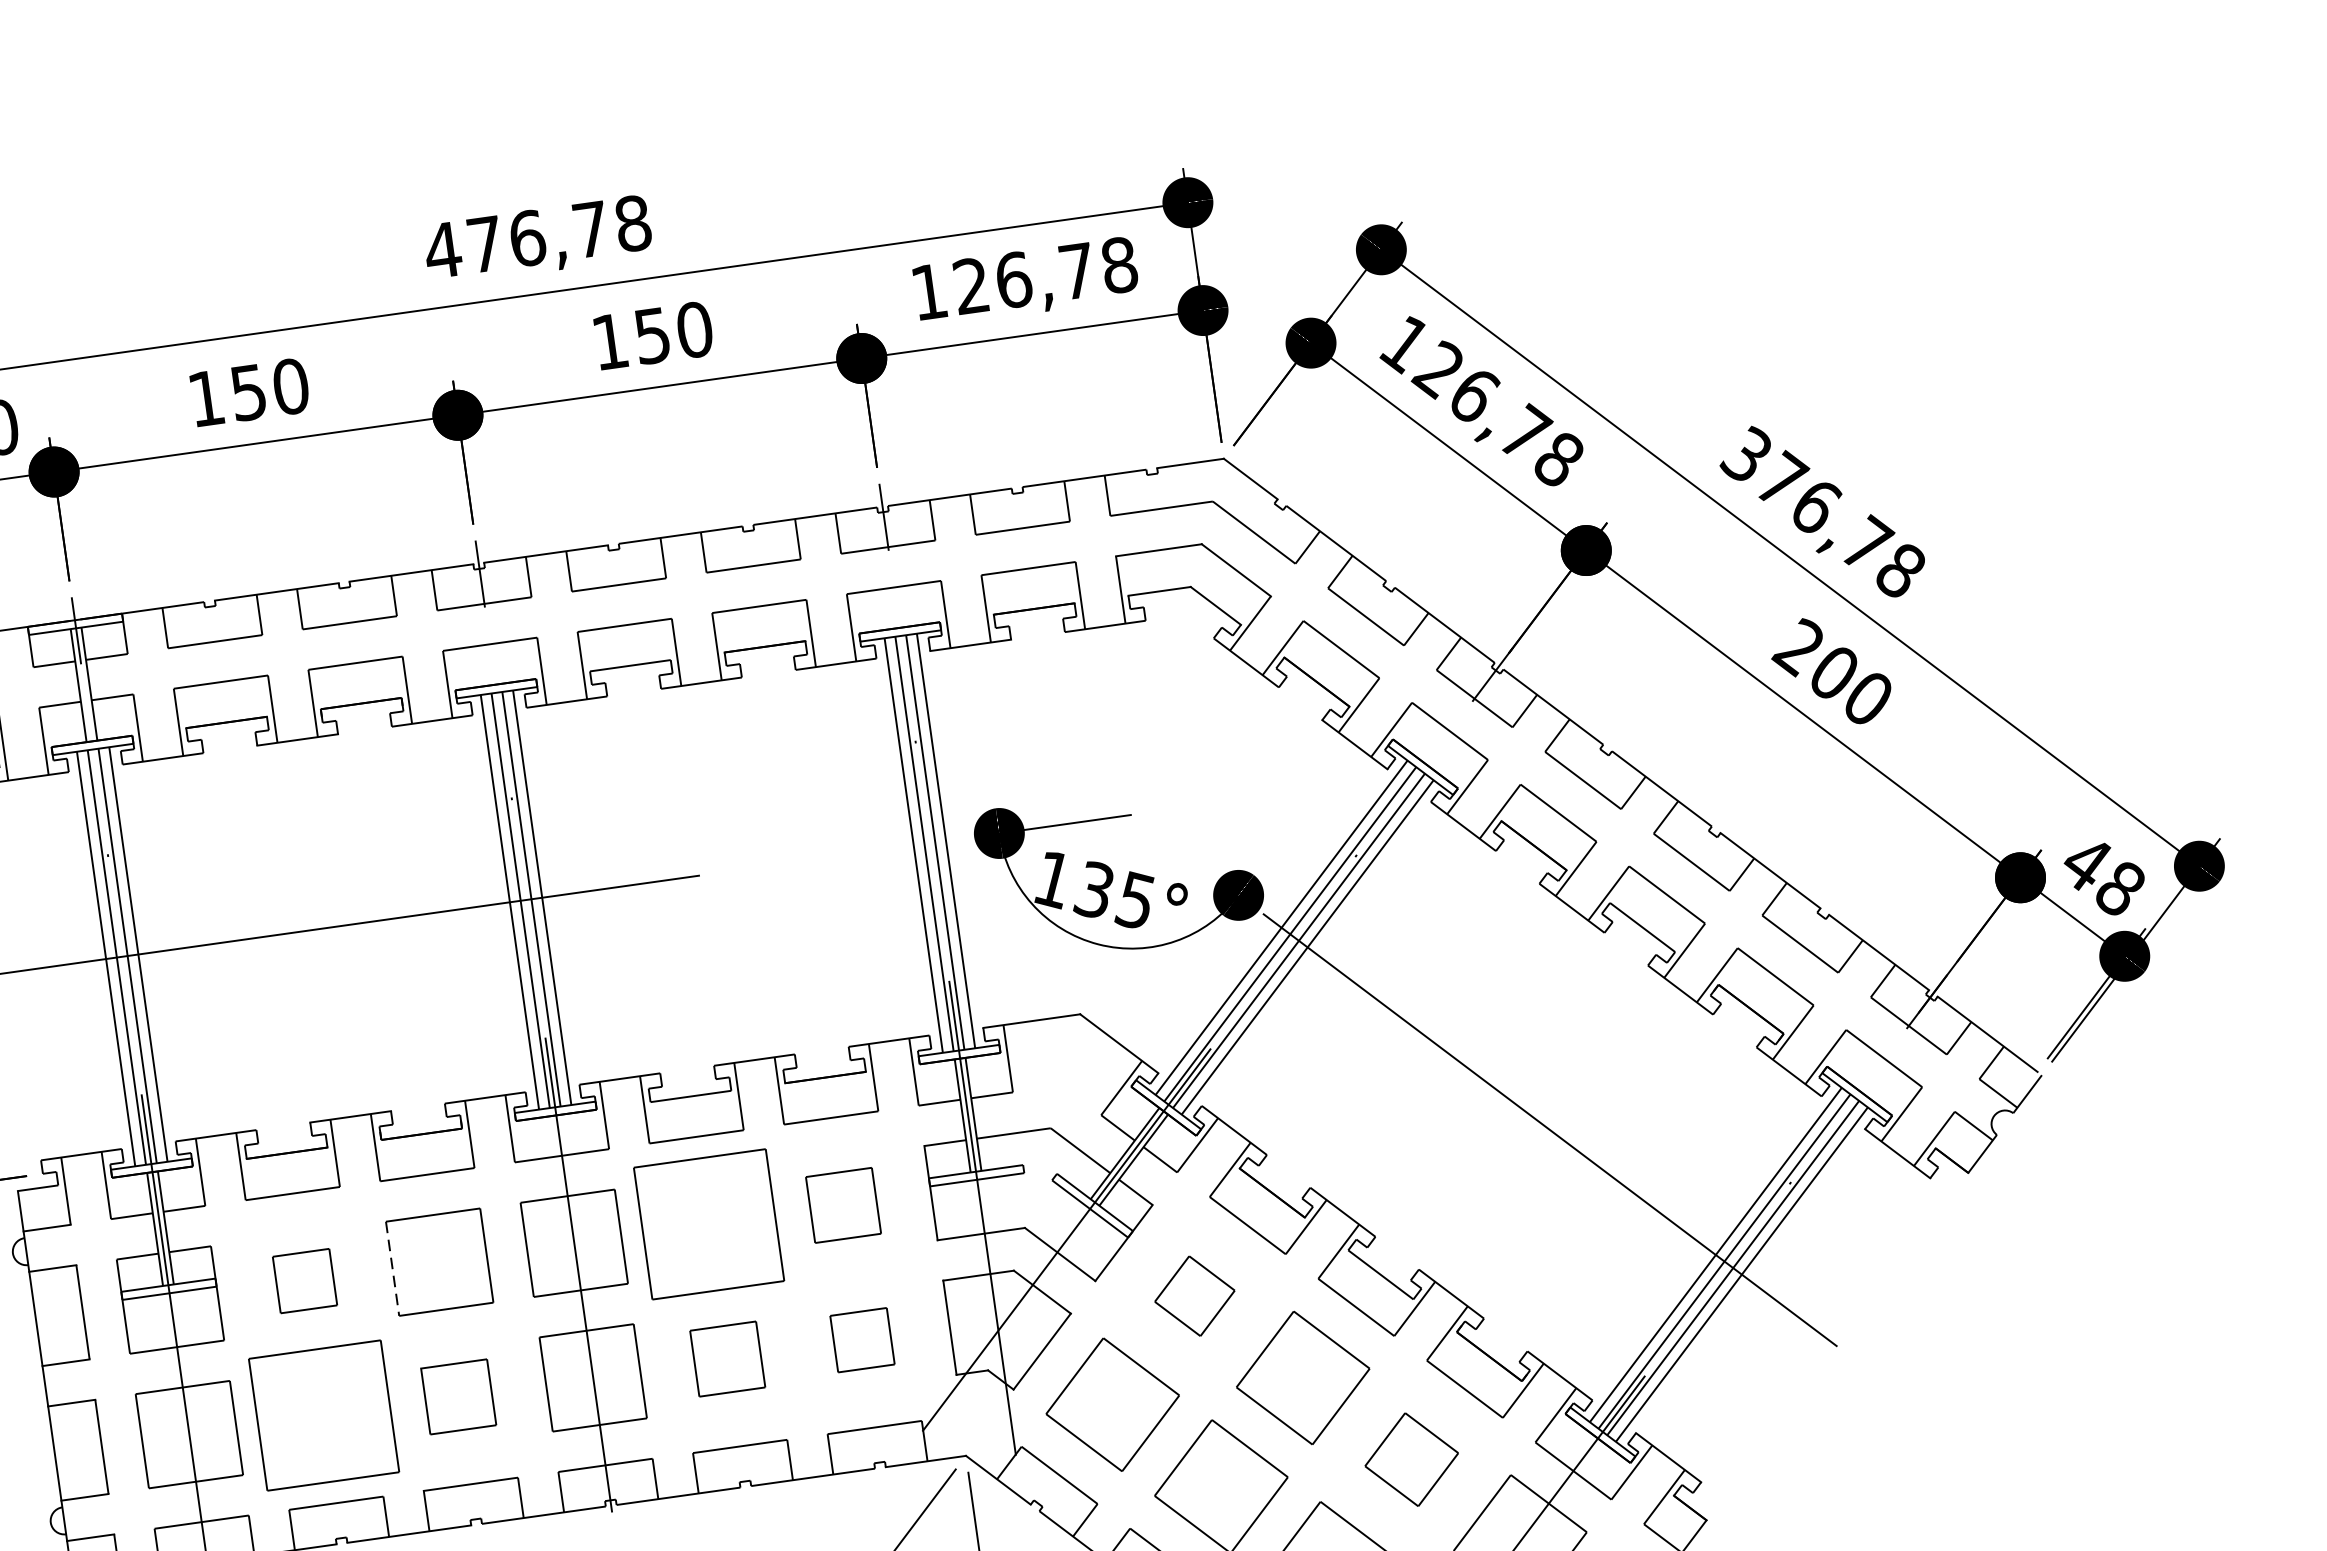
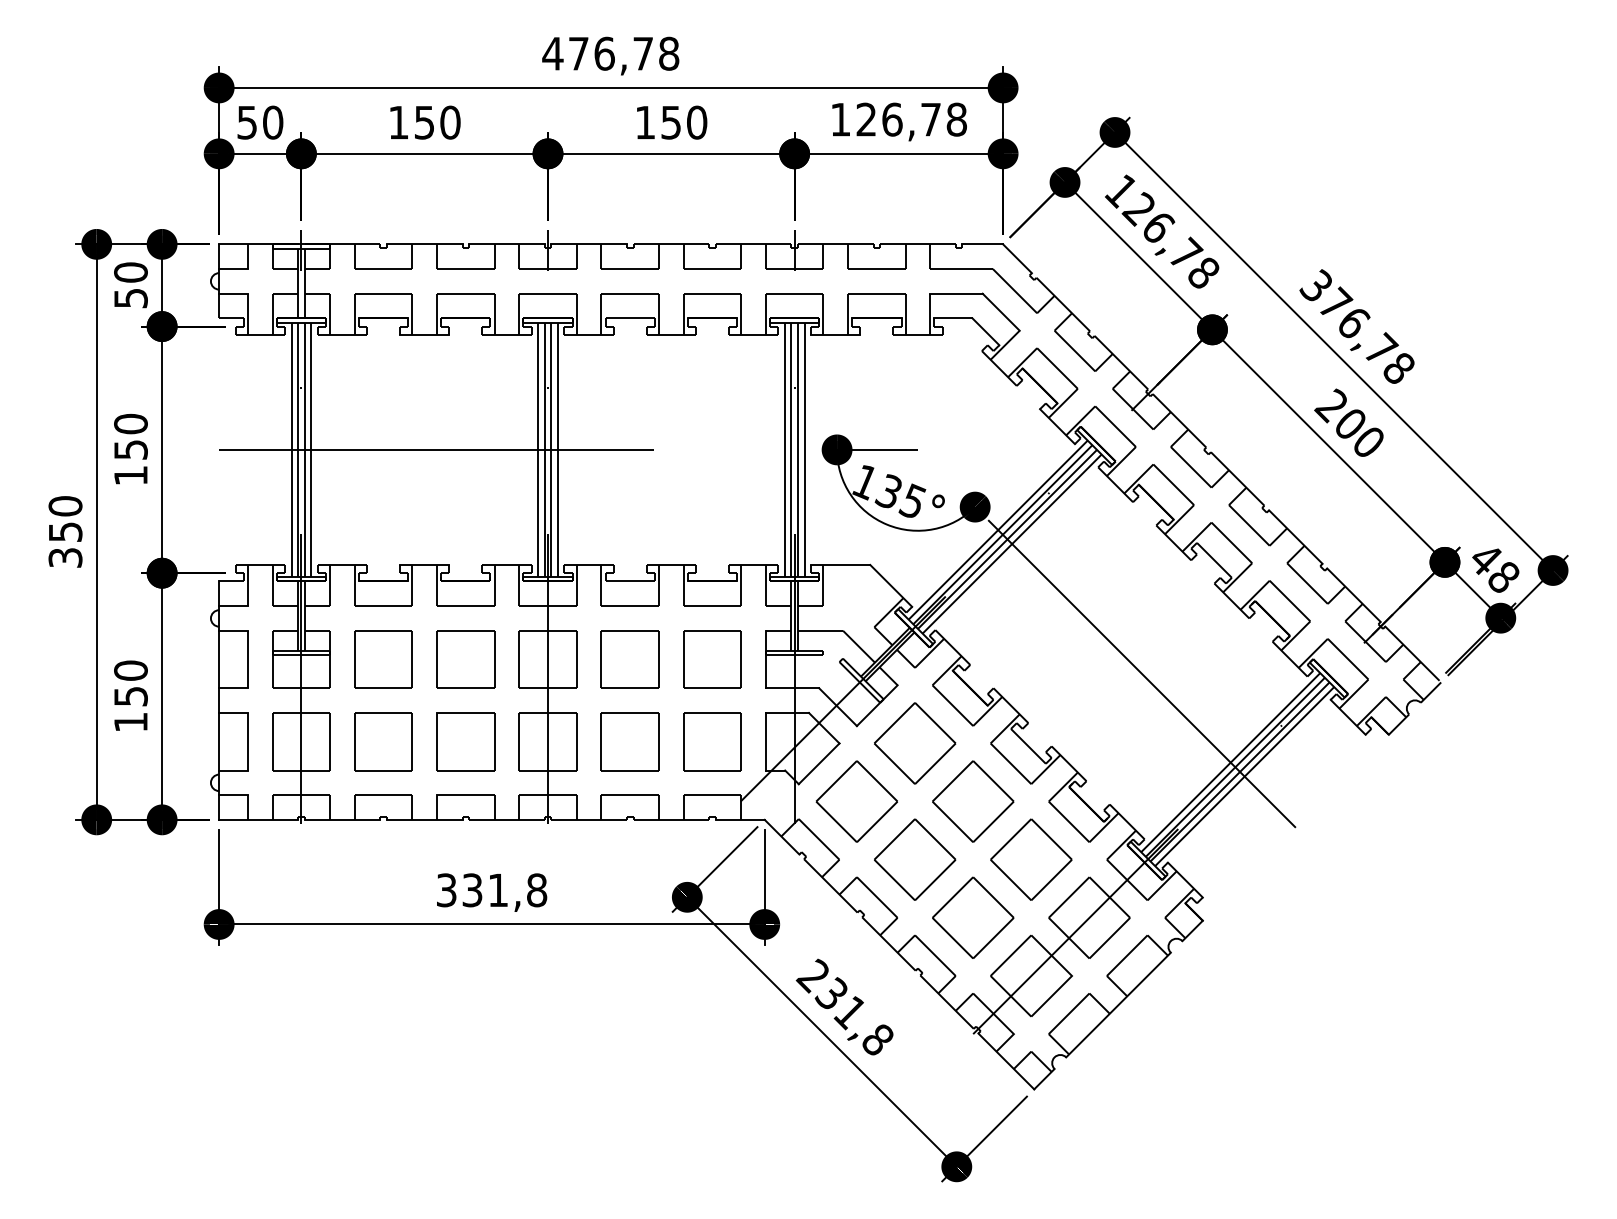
part: (843, 1205) -> (712, 659), size x1.43
part: (707, 1224) -> (629, 659), size x0.71
line: (393, 1268) -> (437, 659), dashed -> solid
part: (304, 1281) -> (383, 659), size x1.67
part: (1195, 1296) -> (915, 743), size x1.67
part: (862, 1339) -> (712, 741), size x1.67
part: (726, 1358) -> (629, 741), size x1.43
part: (458, 1396) -> (465, 741), size x1.43
part: (323, 1415) -> (383, 741), size x0.71
part: (1411, 1459) -> (1031, 859), size x1.43

